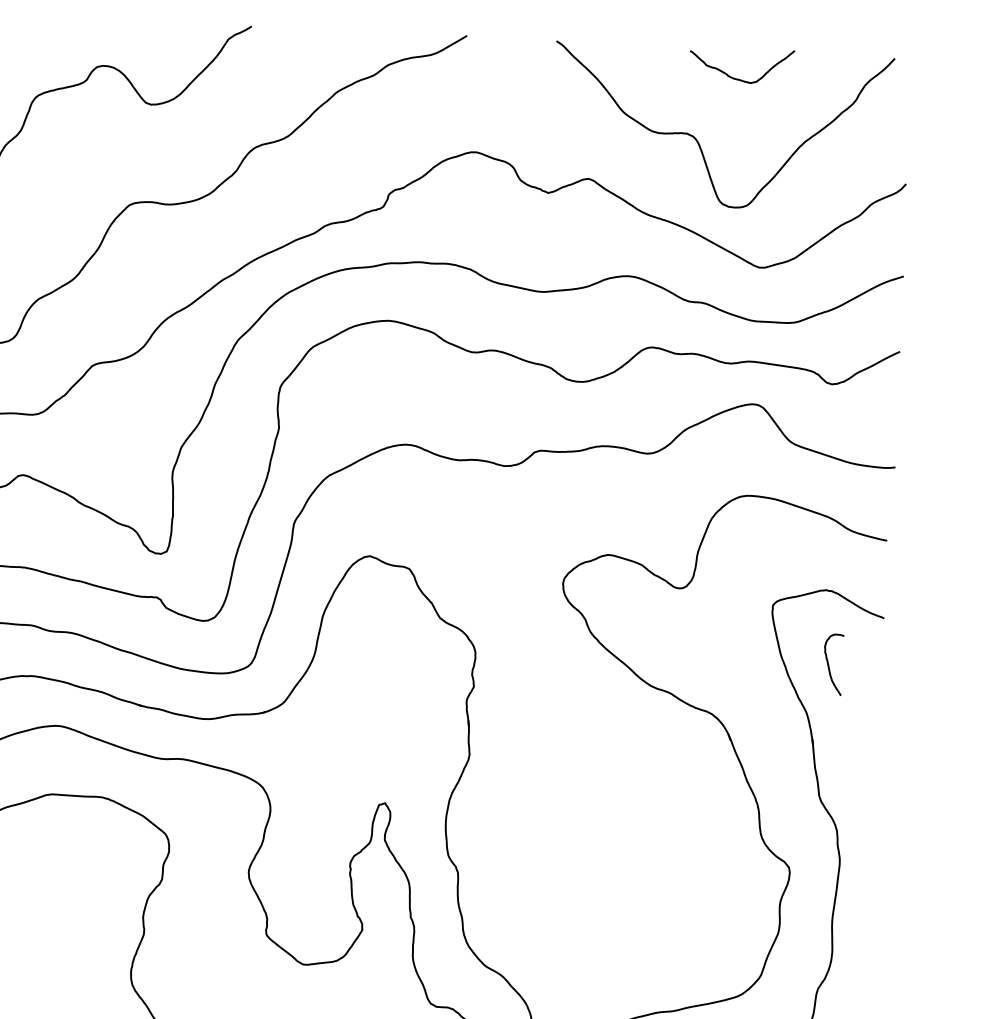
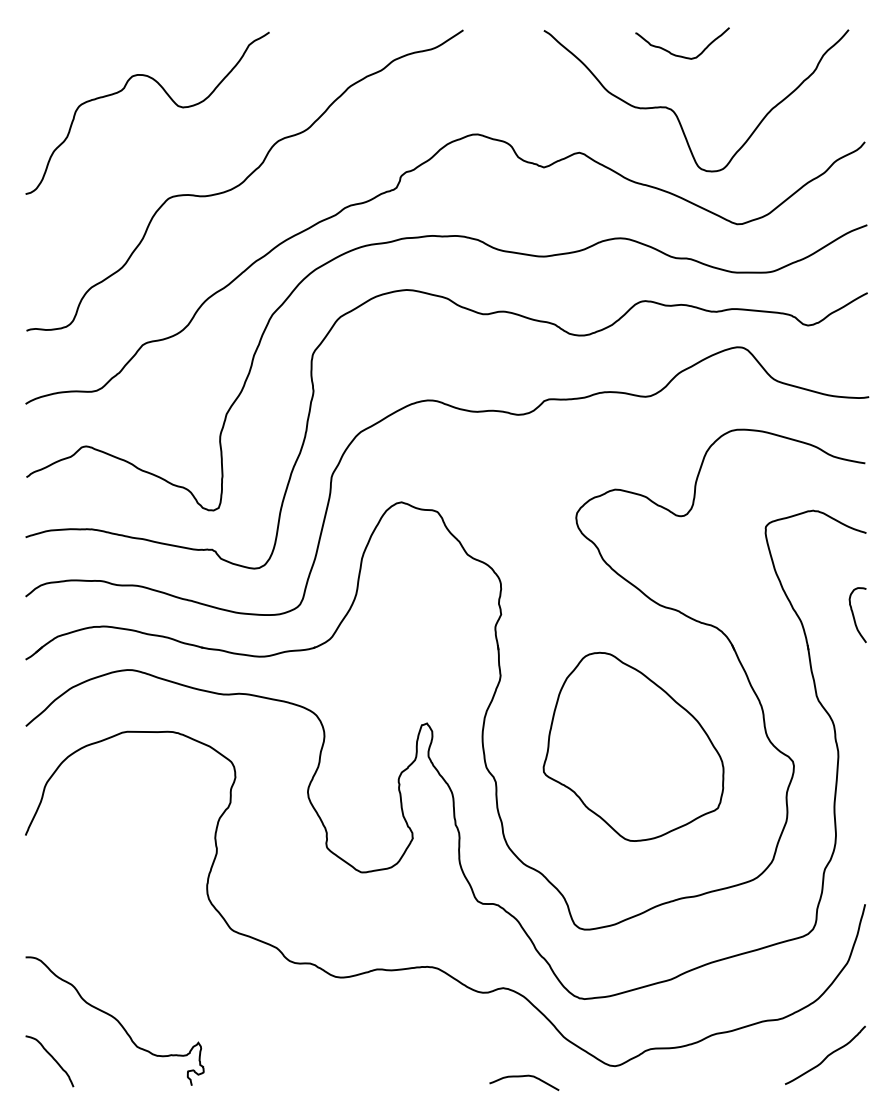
curve: (739, 78) -> (681, 55), moved
curve: (829, 664) -> (854, 615), moved
part: (612, 841) -> (633, 746), added

